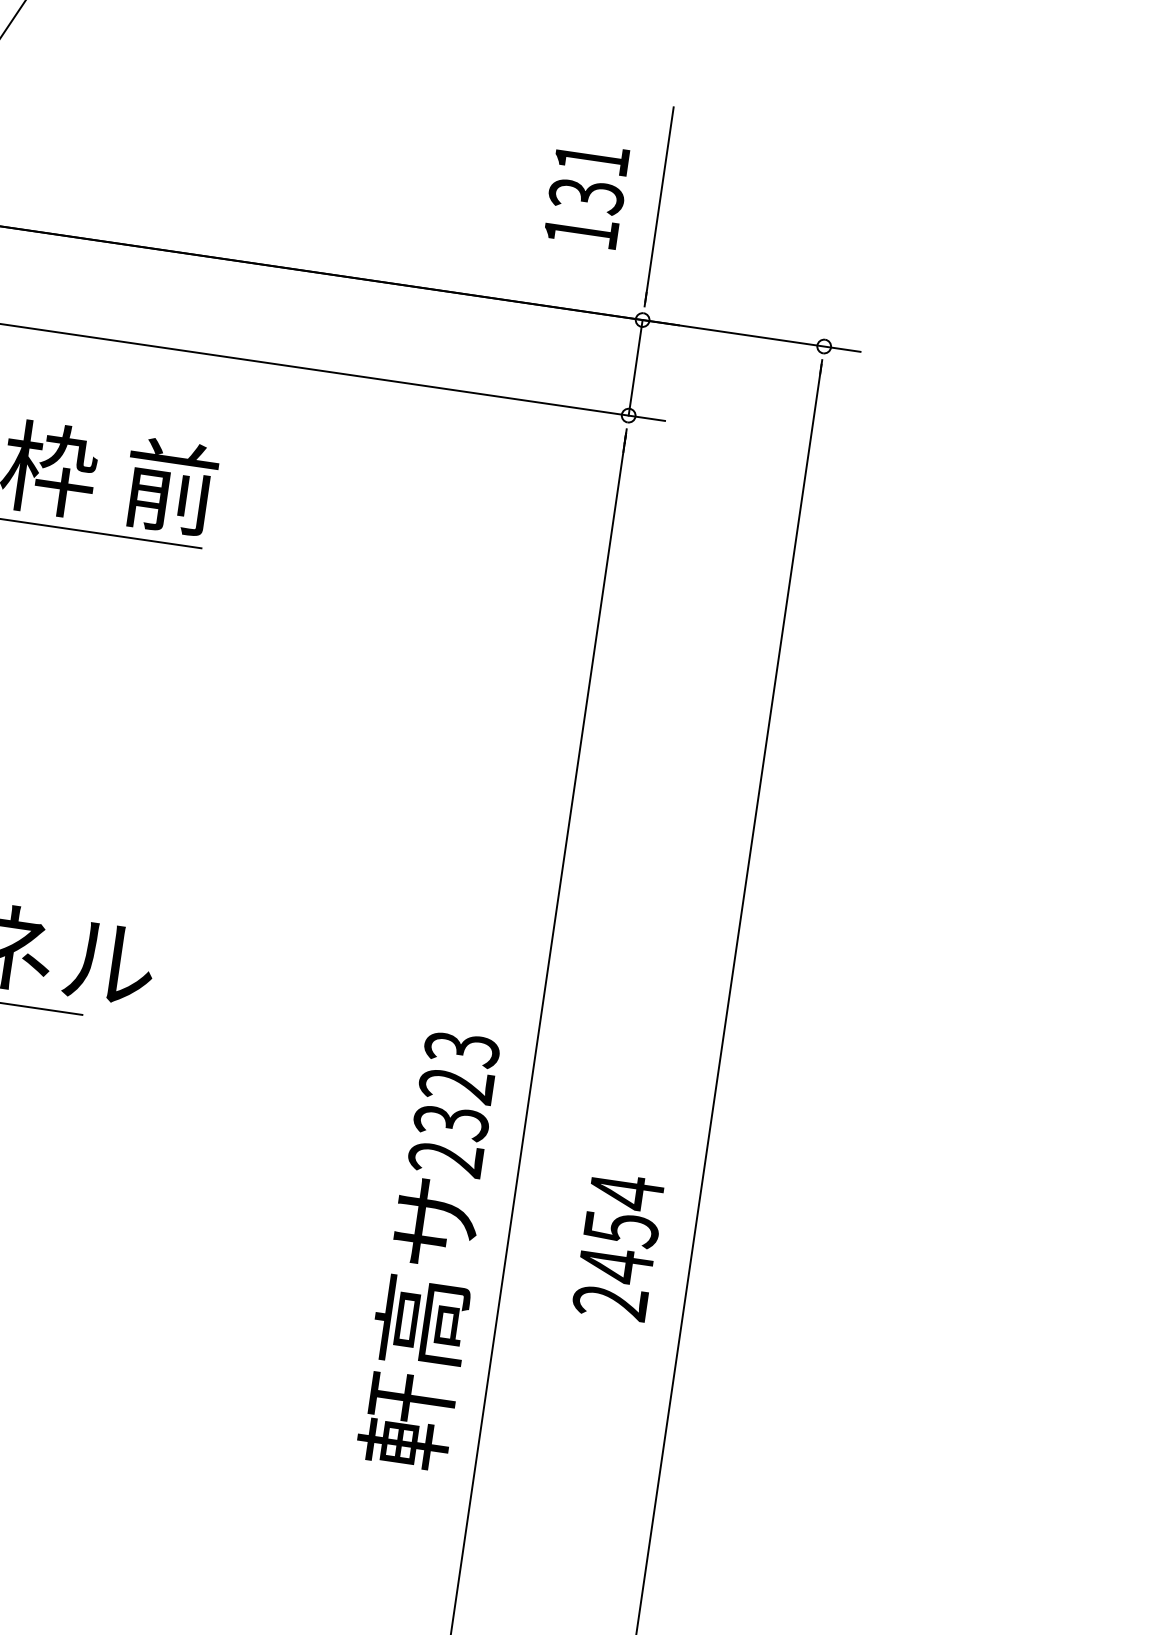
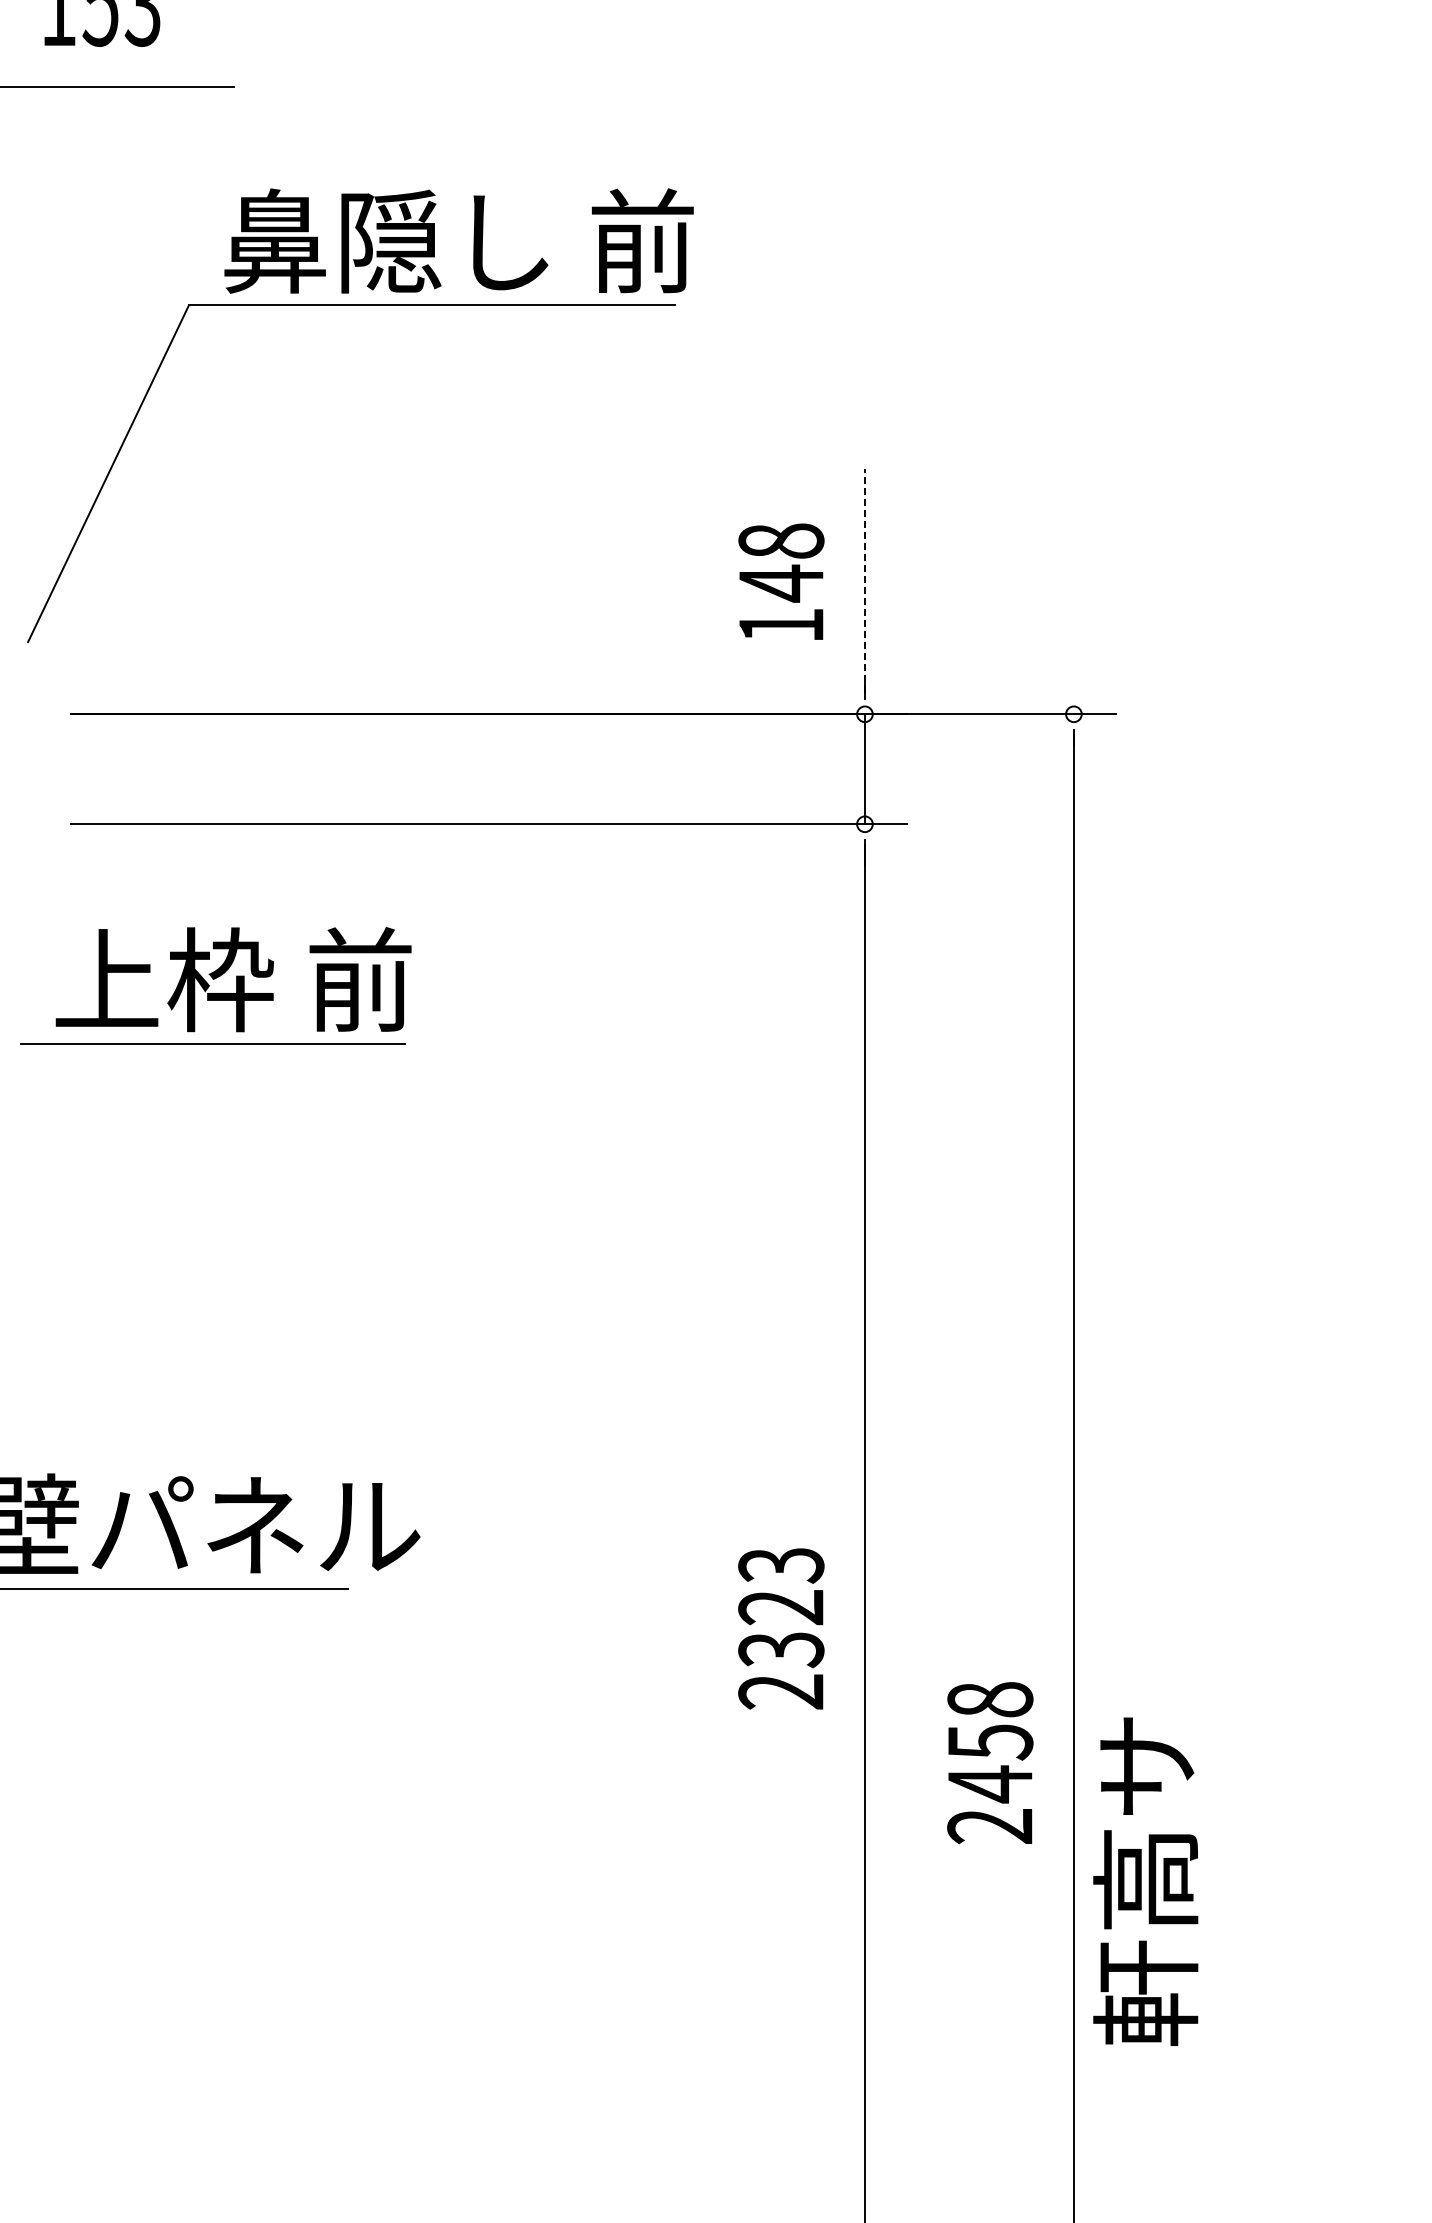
text: (589, 177) -> (781, 562), 131 -> 148
line: (659, 204) -> (864, 581), solid -> dashed
text: (626, 1192) -> (990, 1700), 2454 -> 2458
text: (420, 1323) -> (1145, 1881), moved

